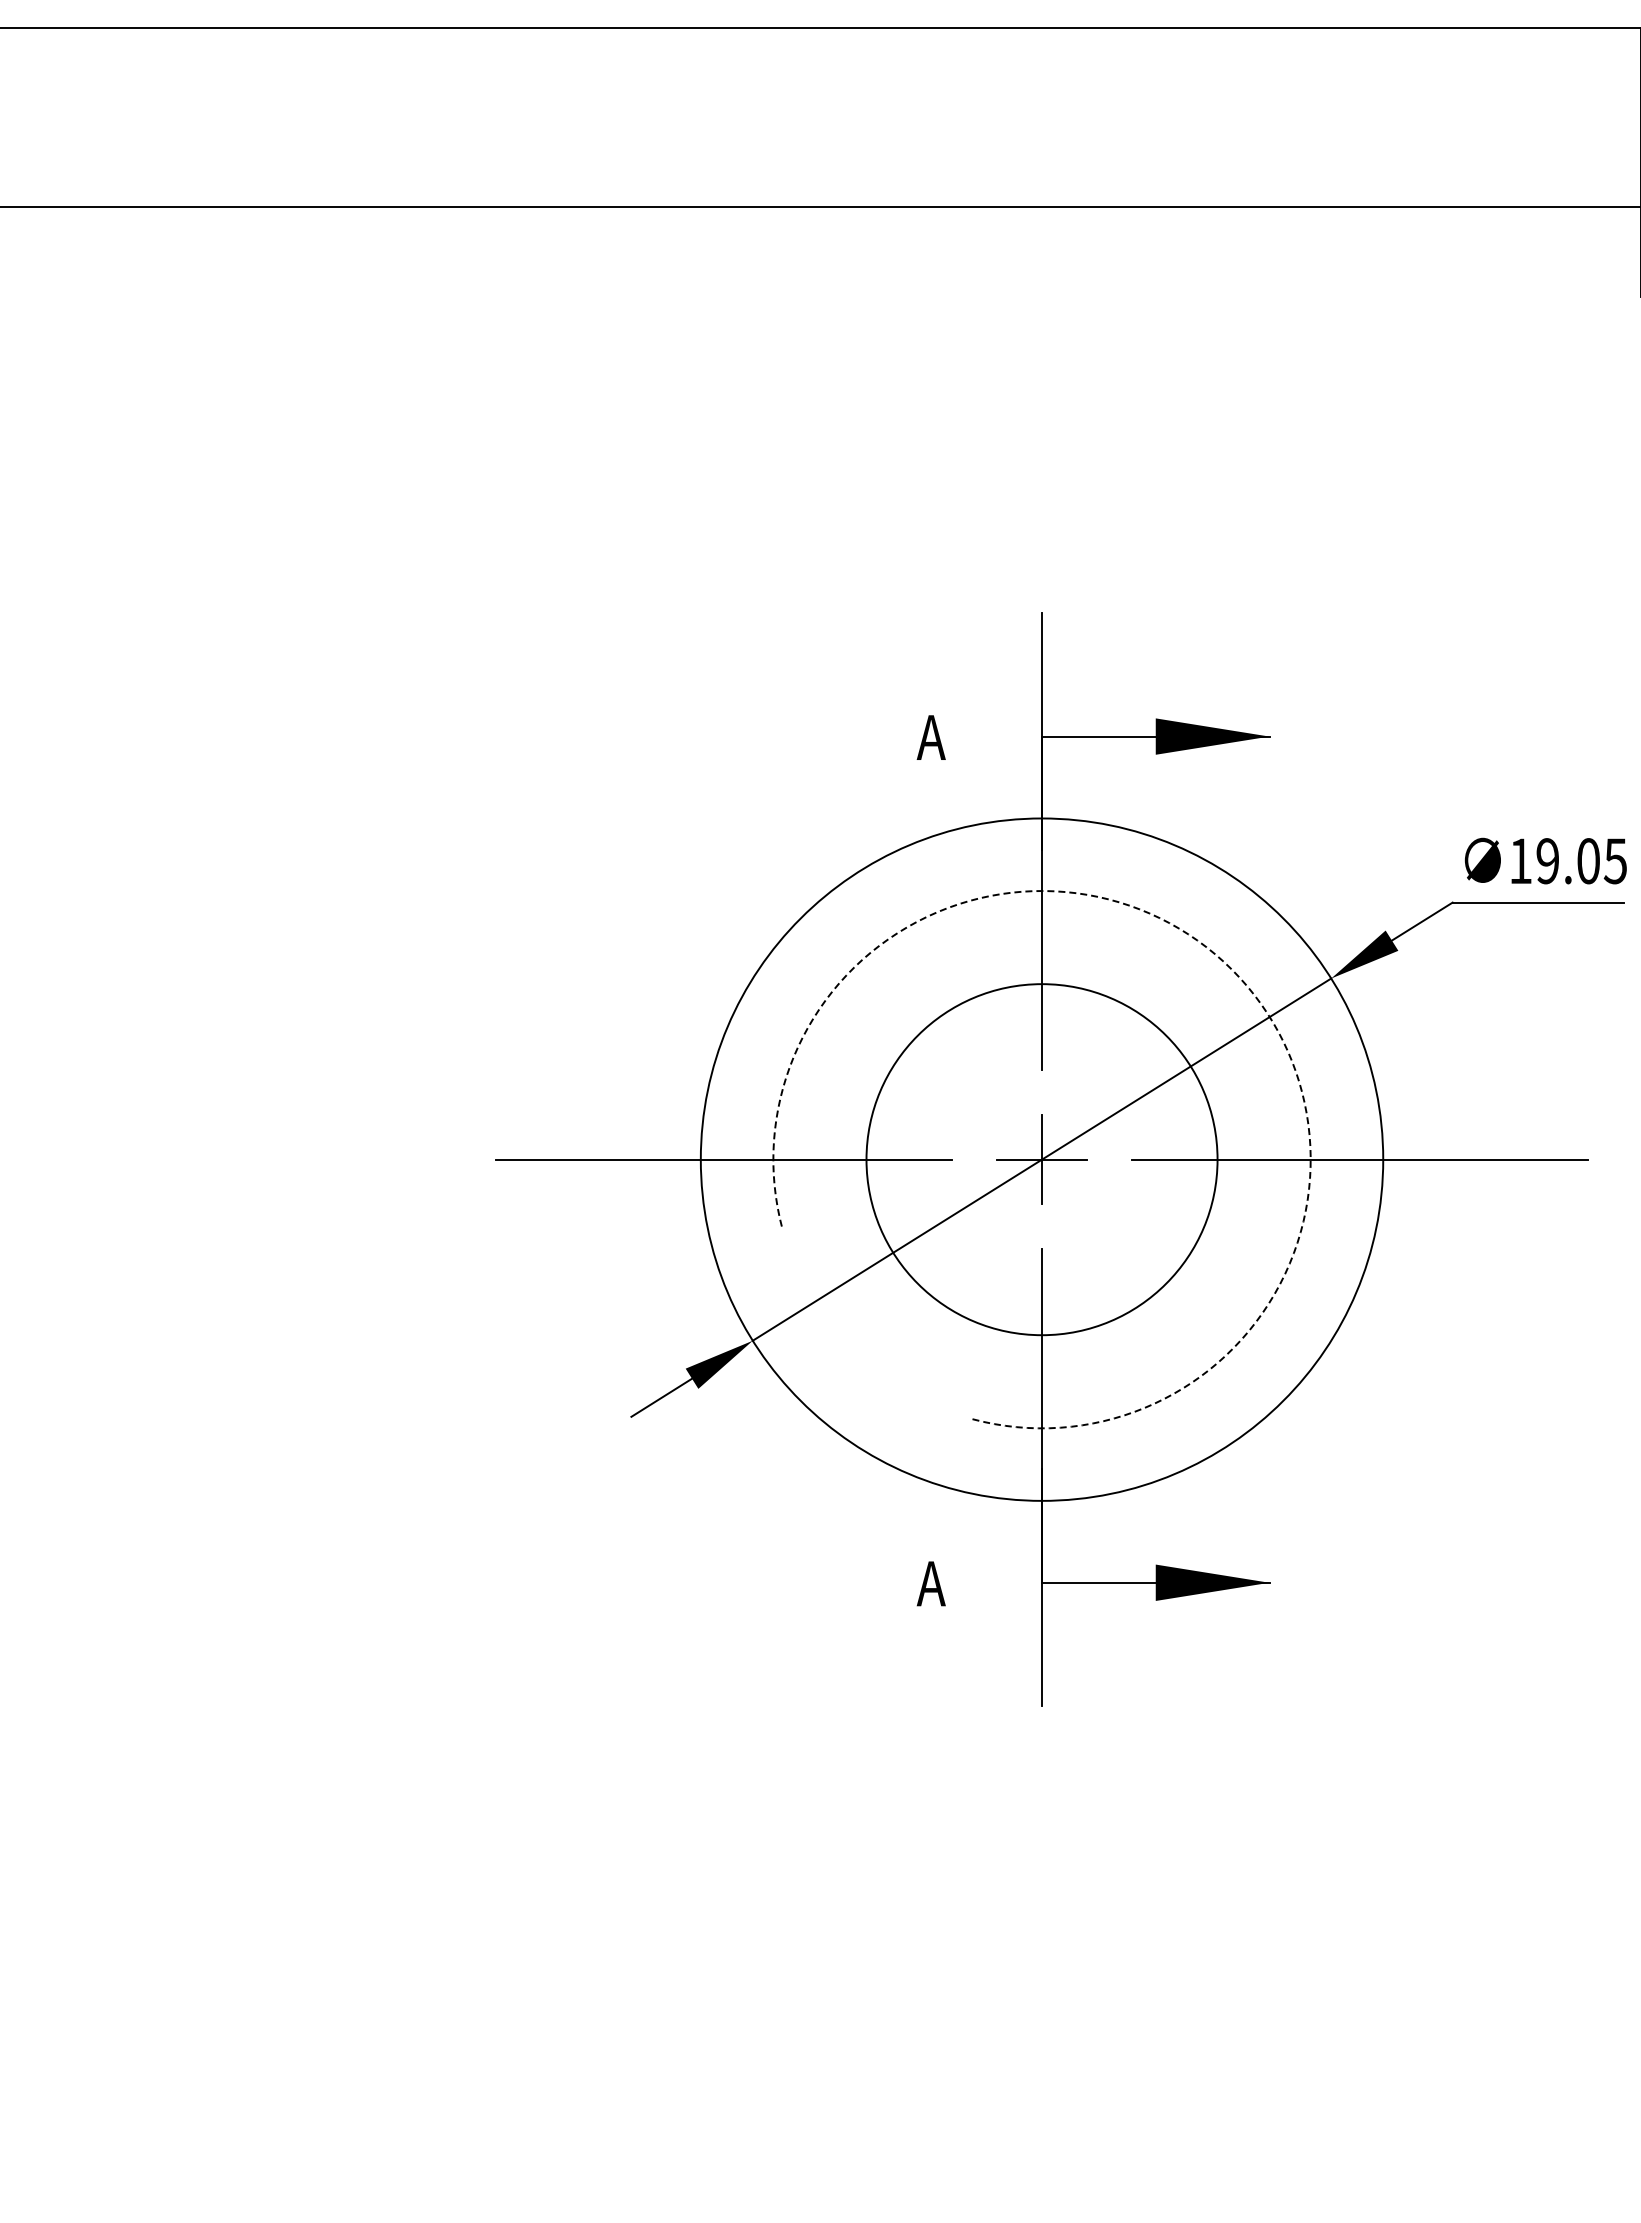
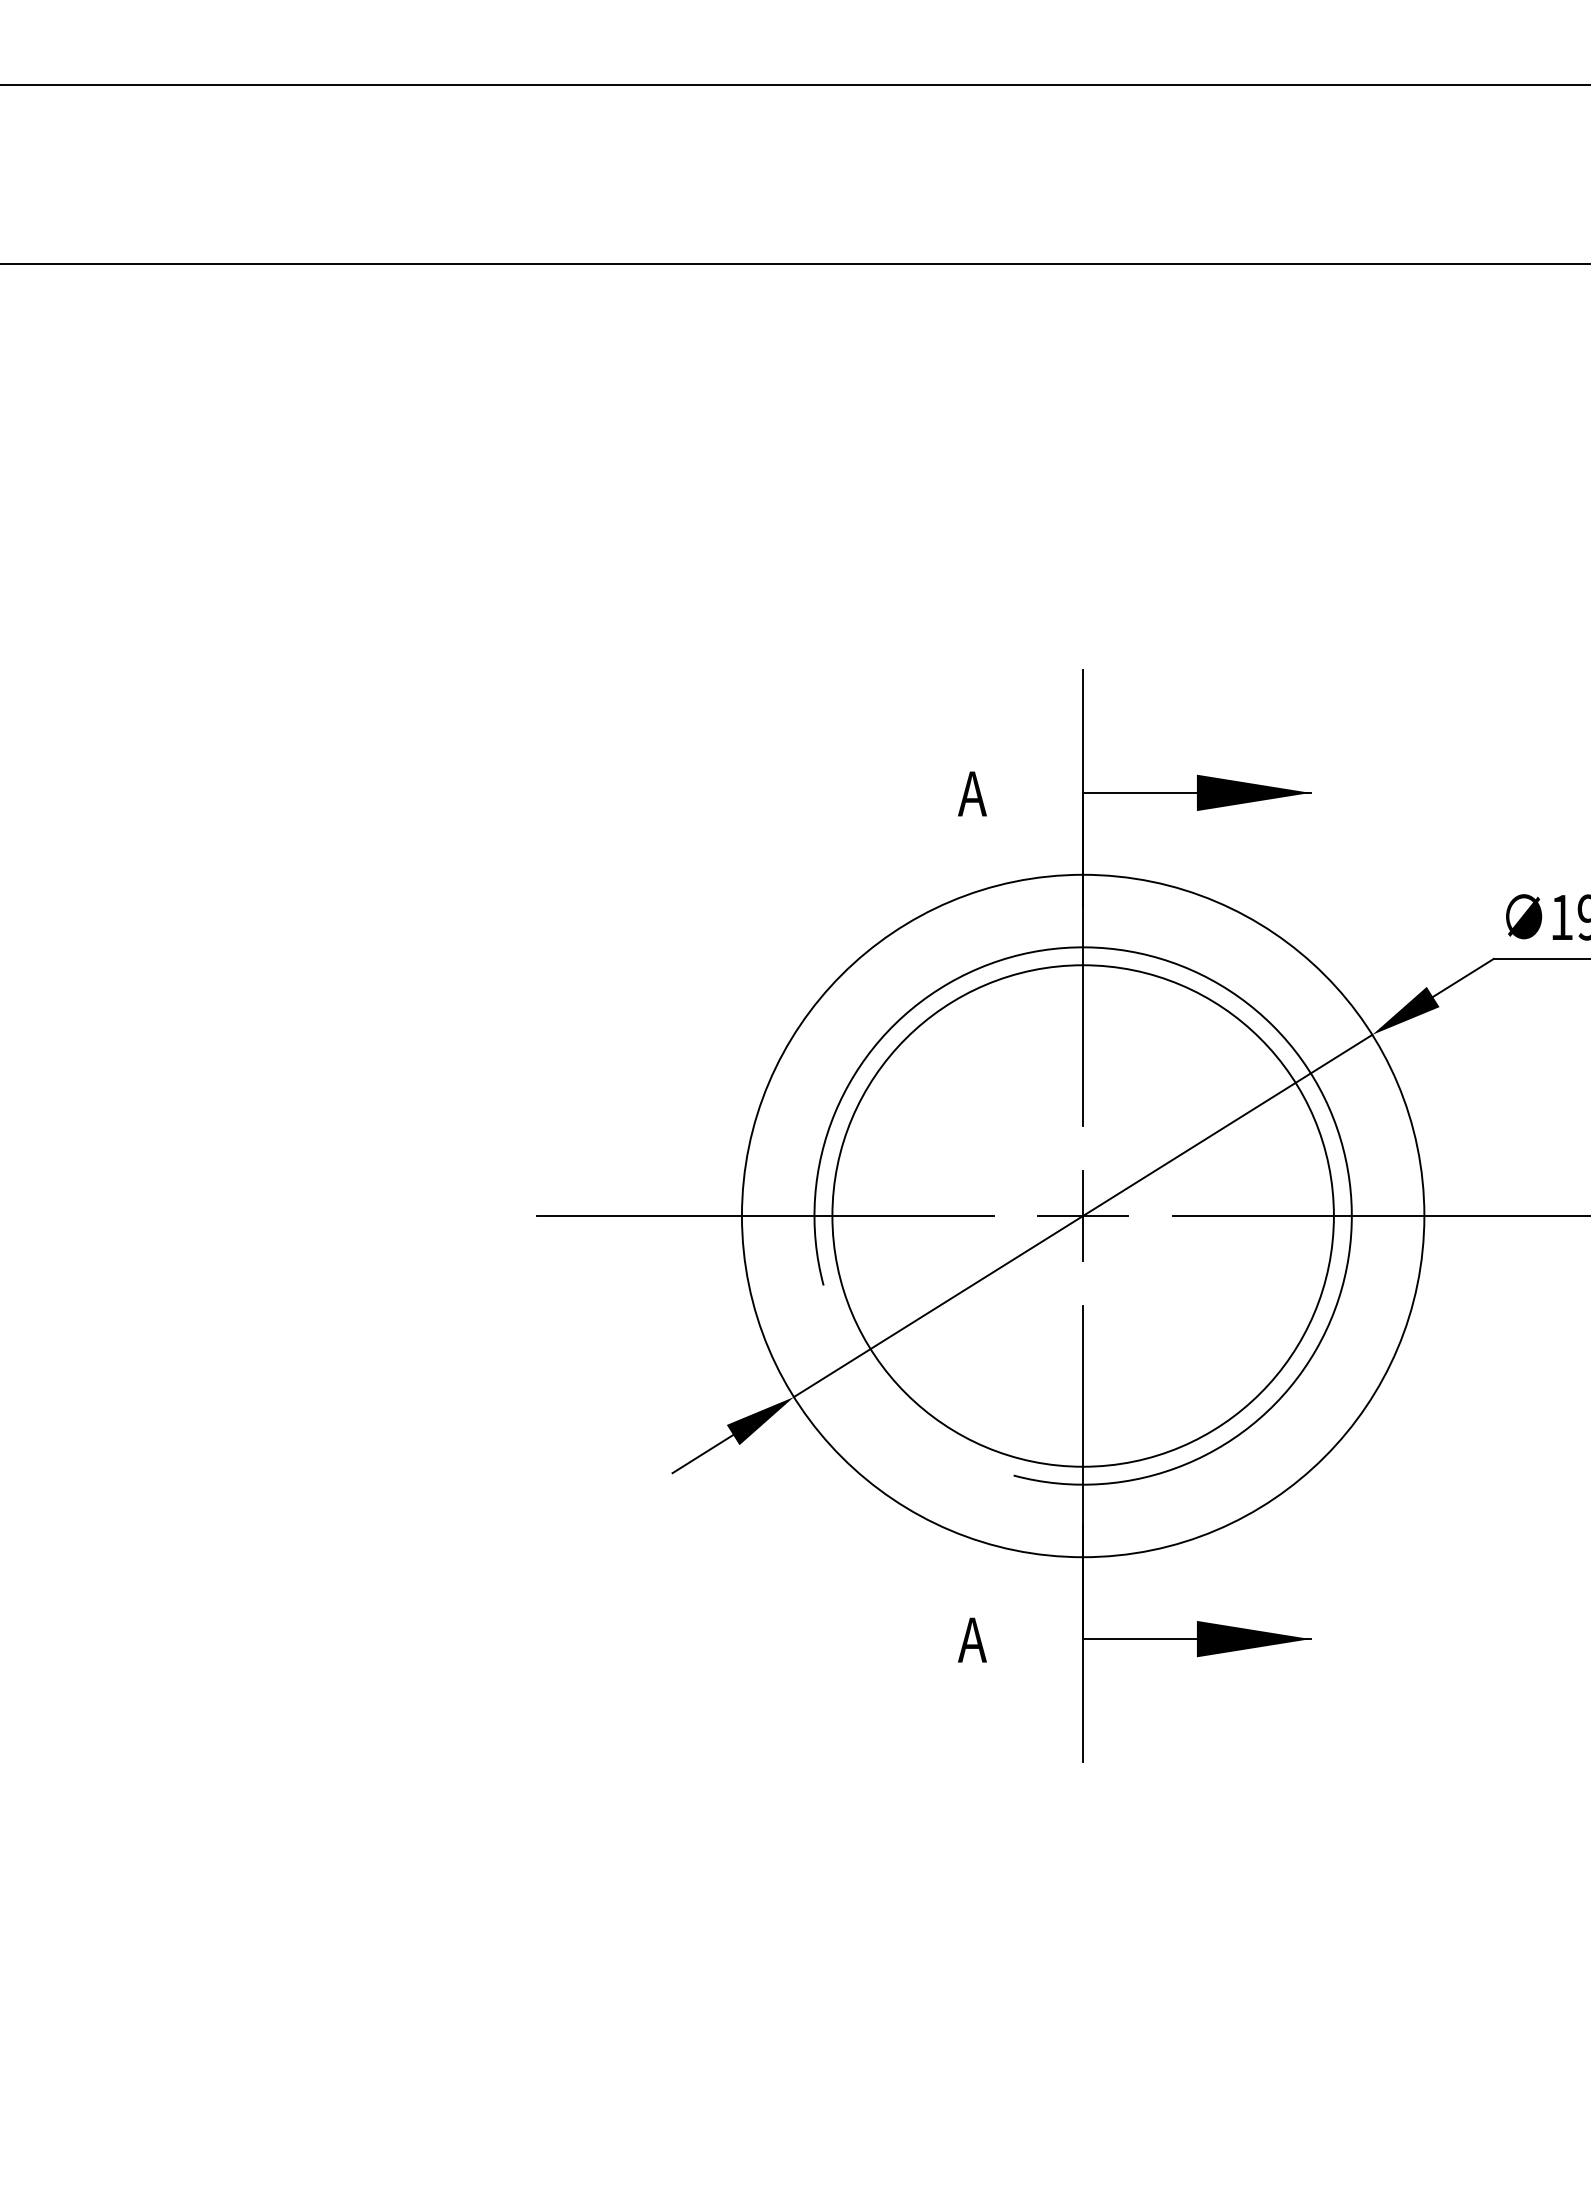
arc: (1232, 969) -> (1273, 1025), dashed -> solid
circle: (1041, 1159) -> (1082, 1215), size x1.43

